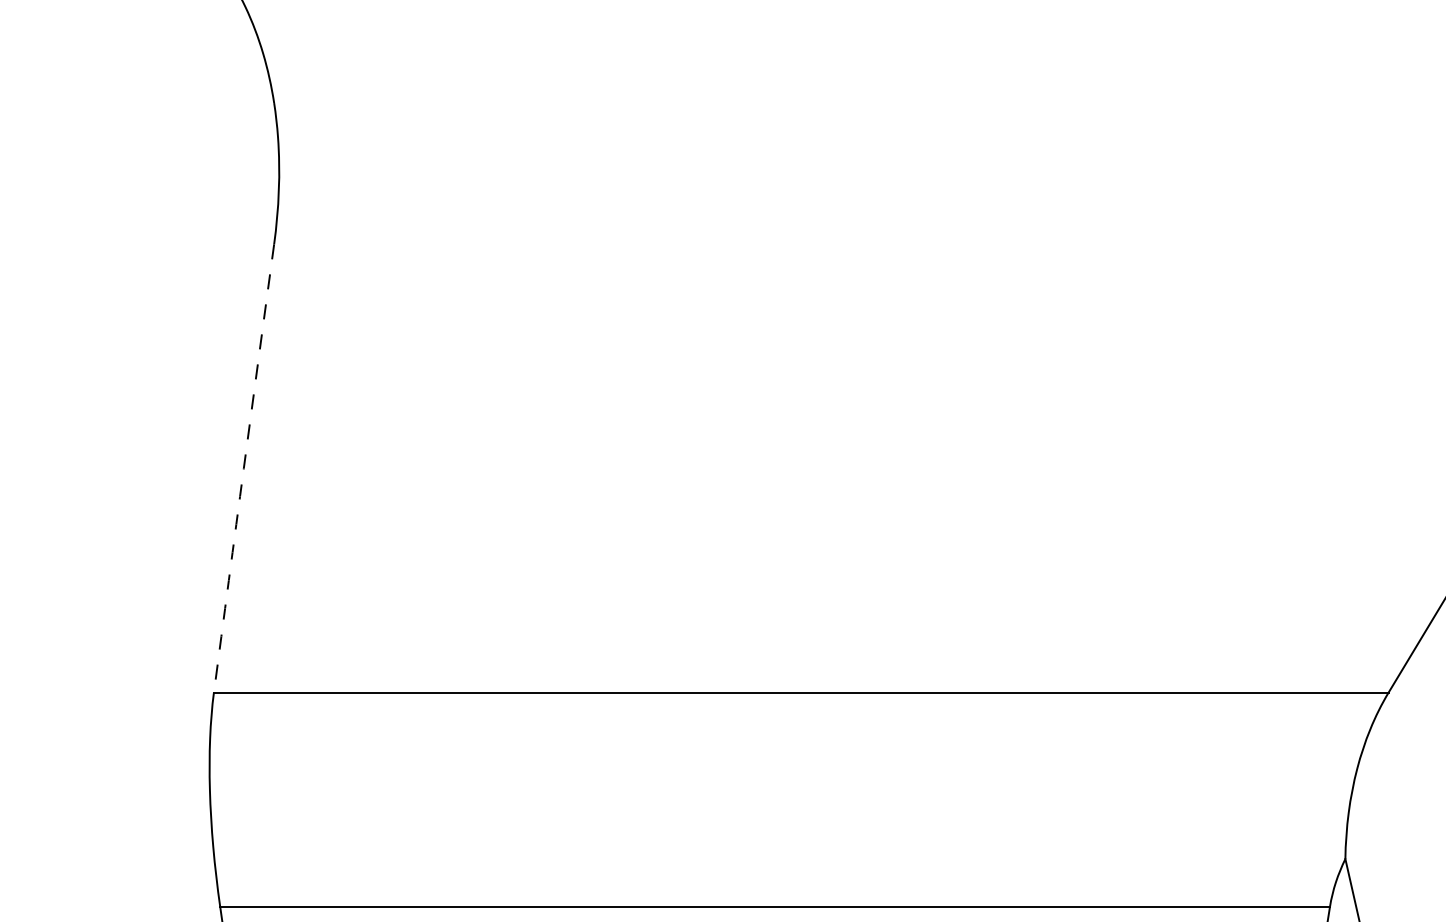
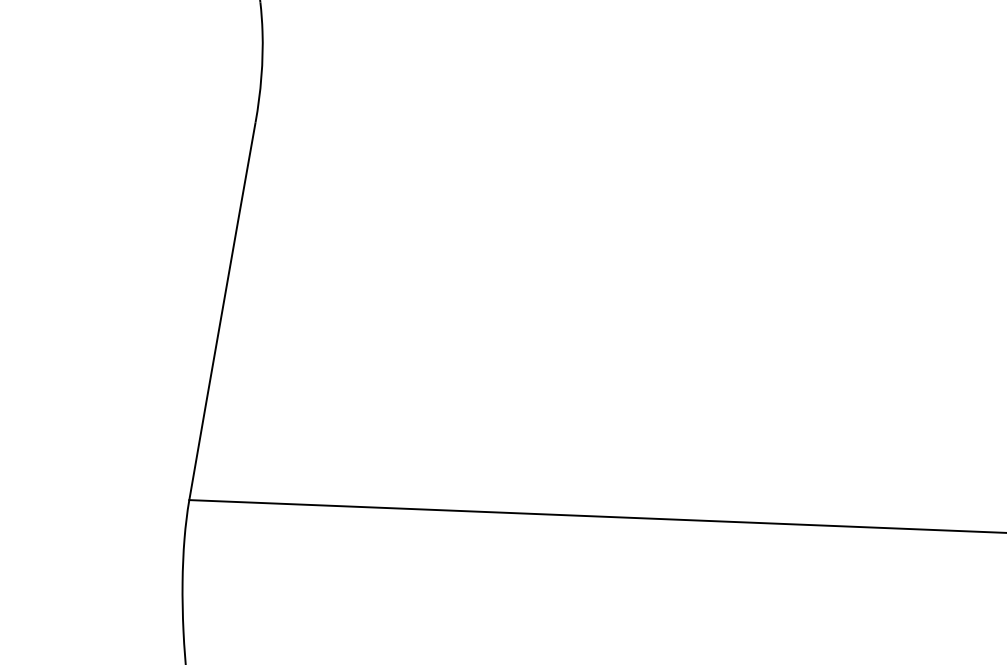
arc: (243, 468) -> (221, 311), dashed -> solid

